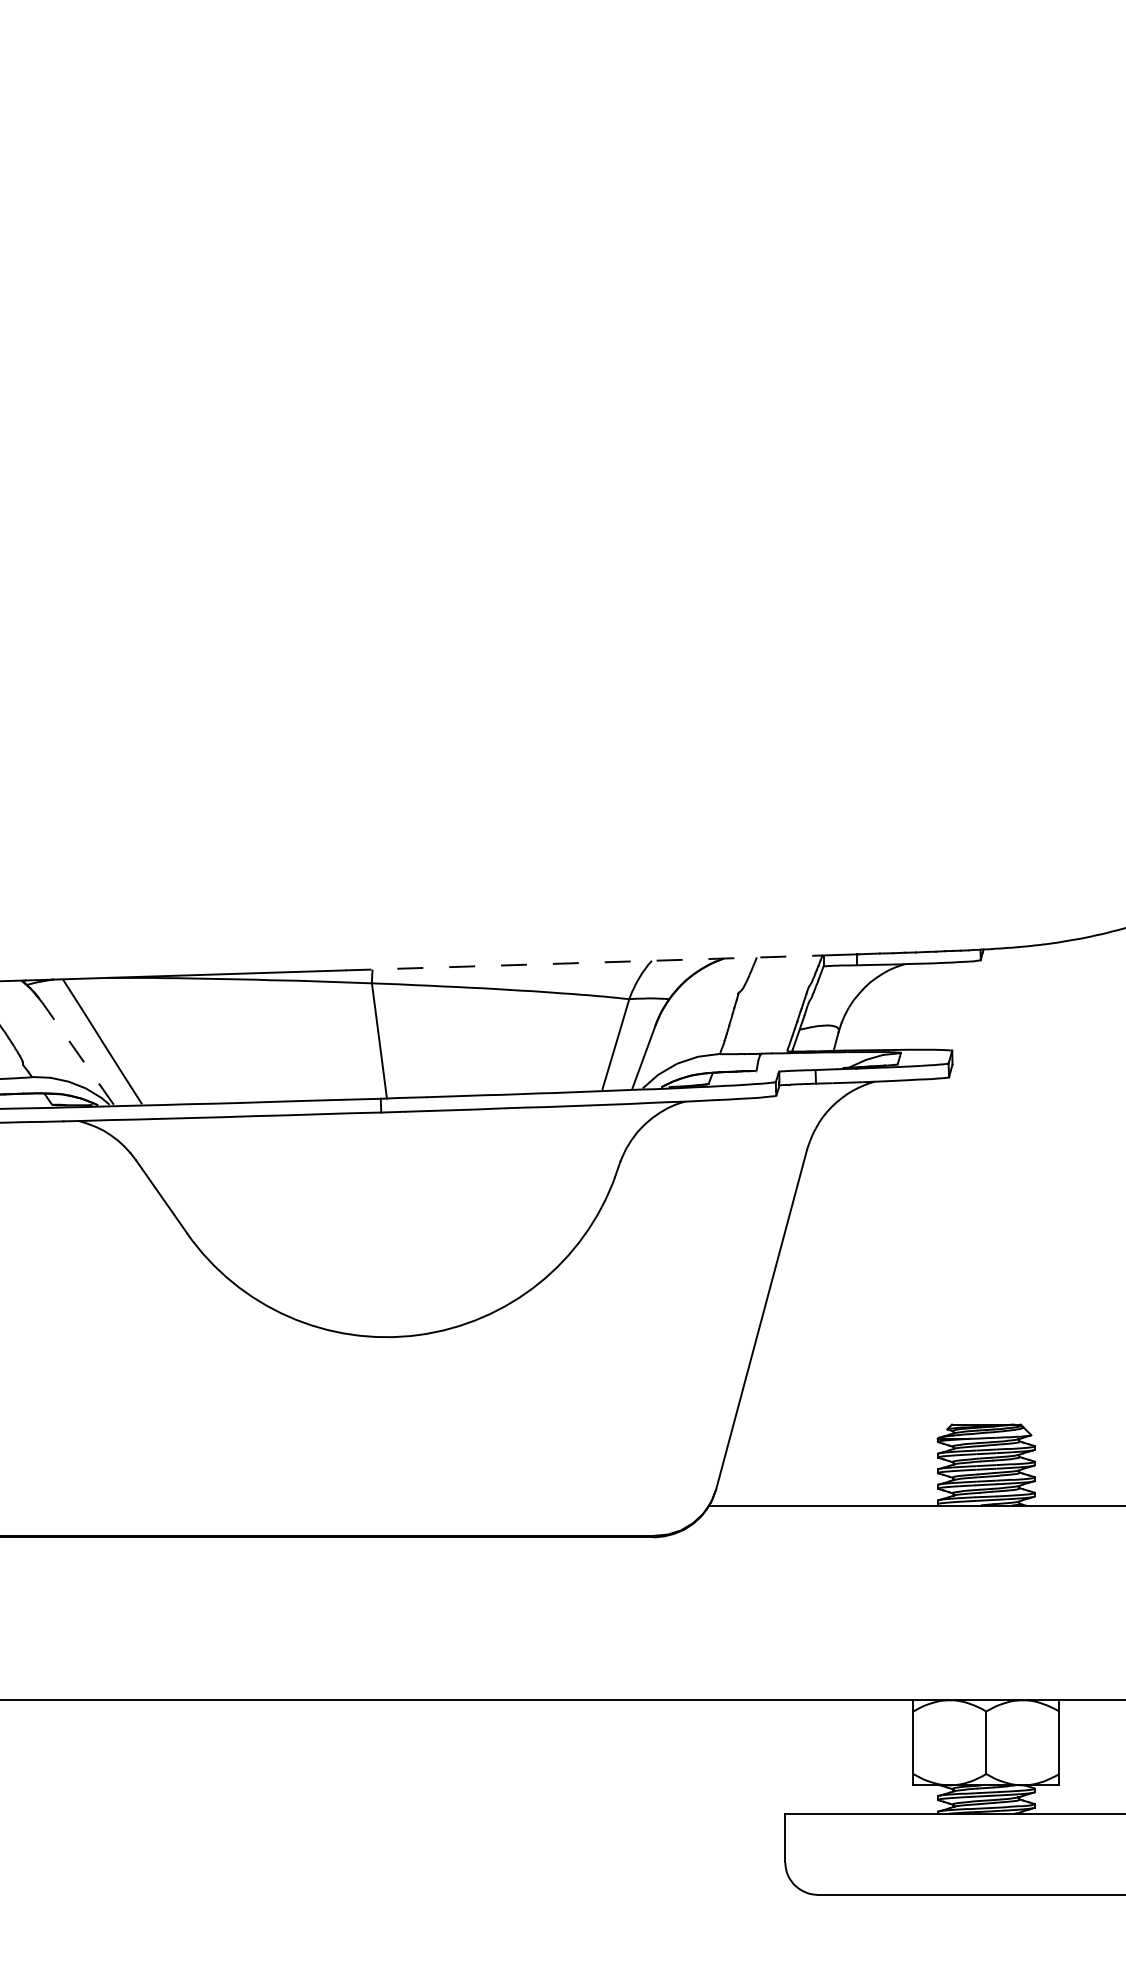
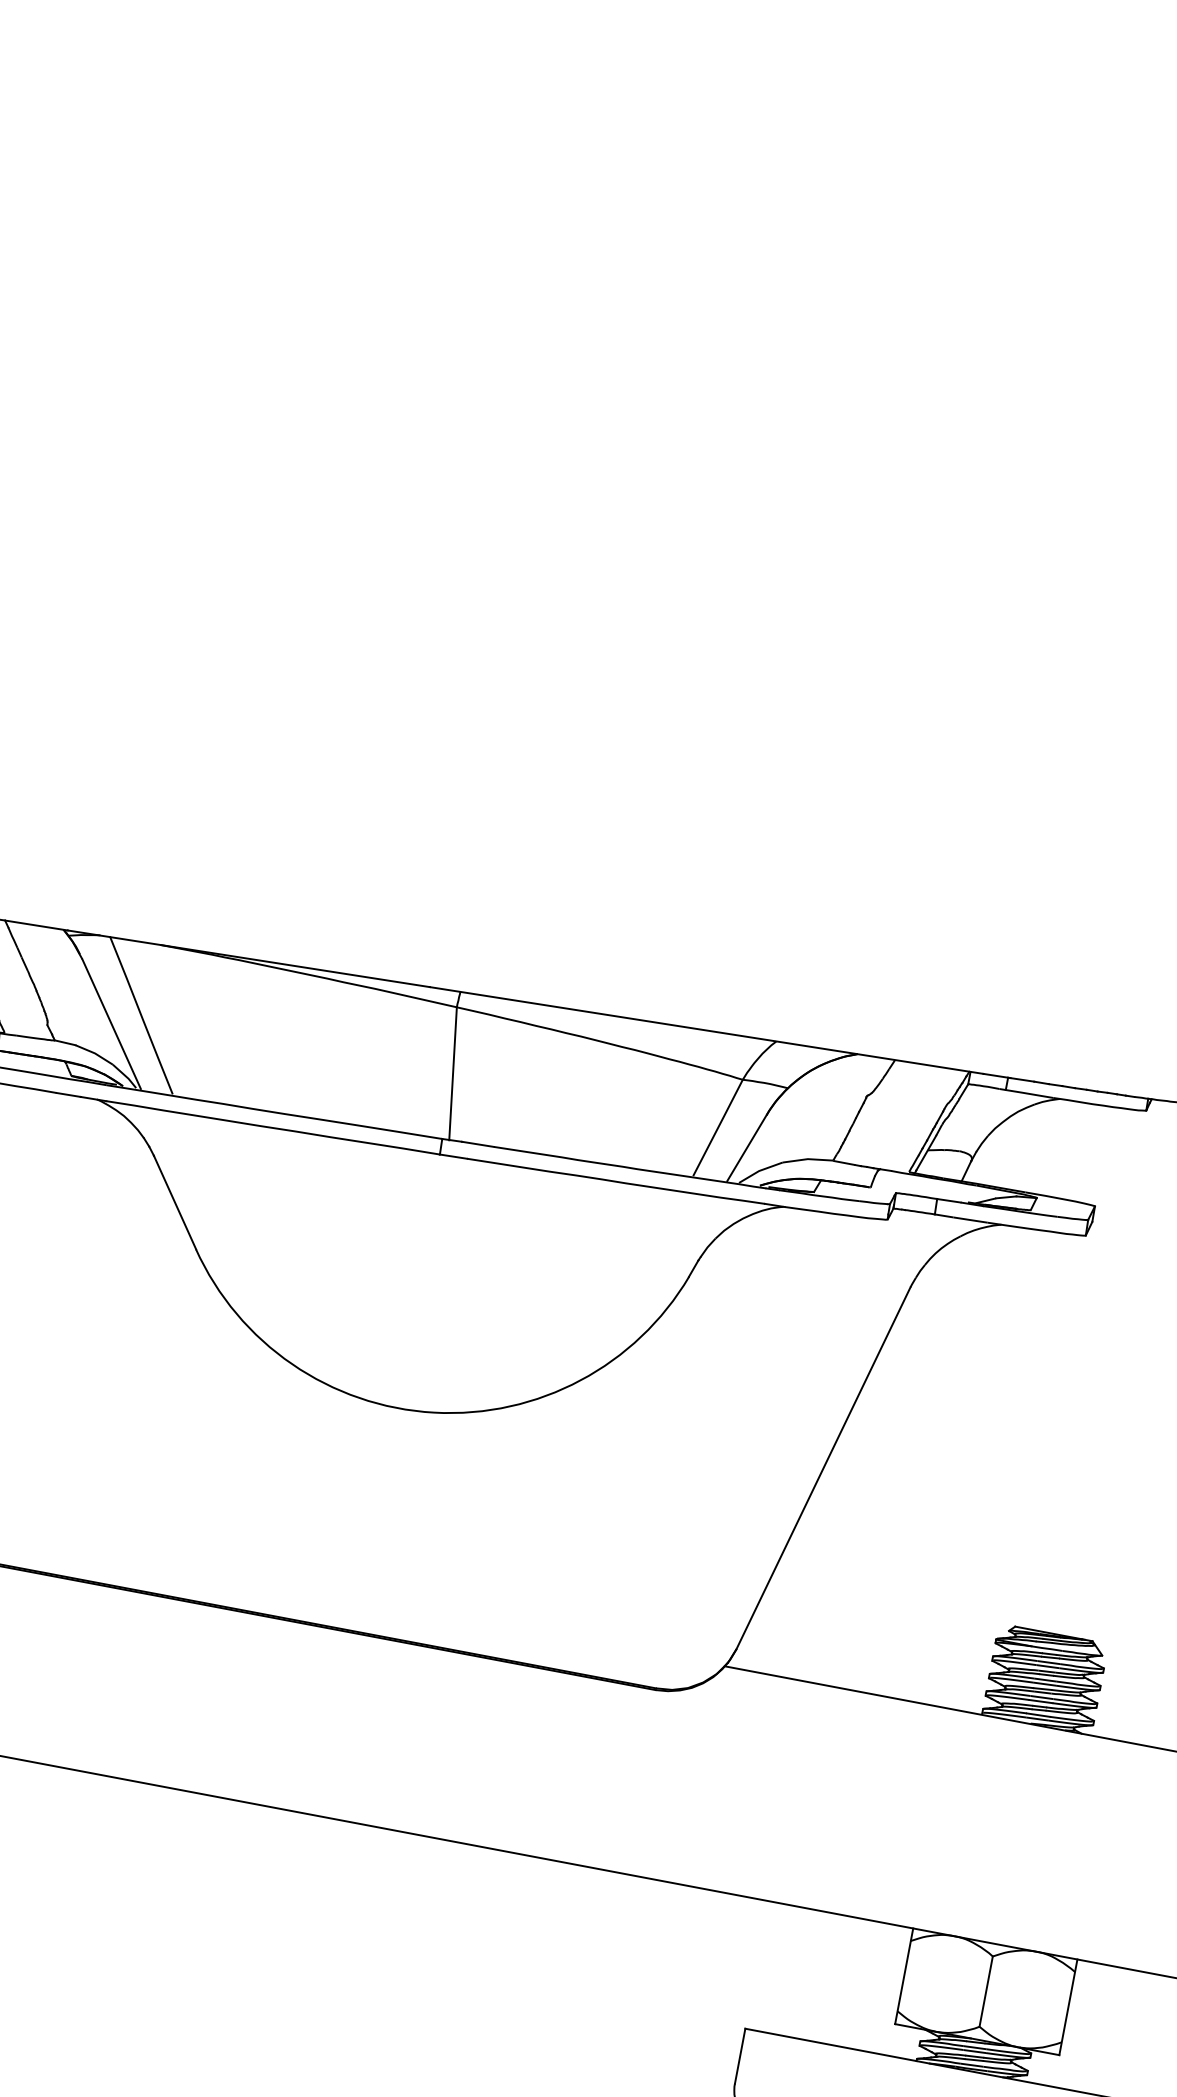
line: (590, 962) -> (707, 1030), dashed -> solid
line: (77, 1053) -> (110, 1023), dashed -> solid

